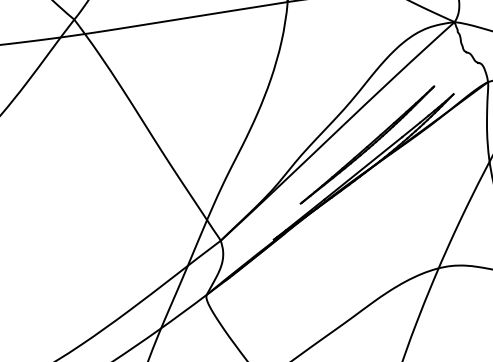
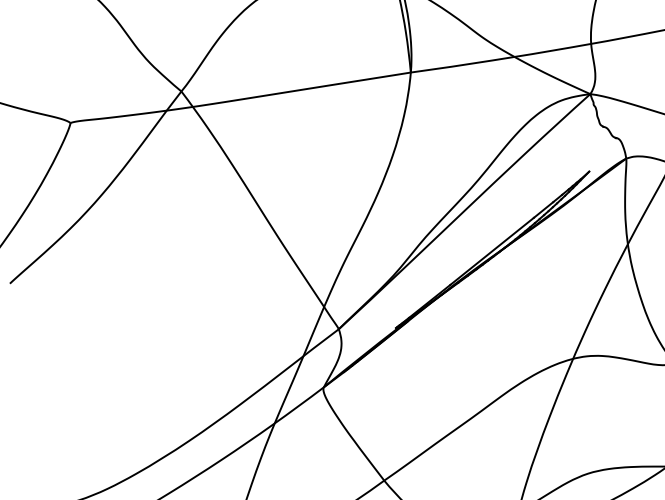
part: (367, 145) -> (496, 226), removed

